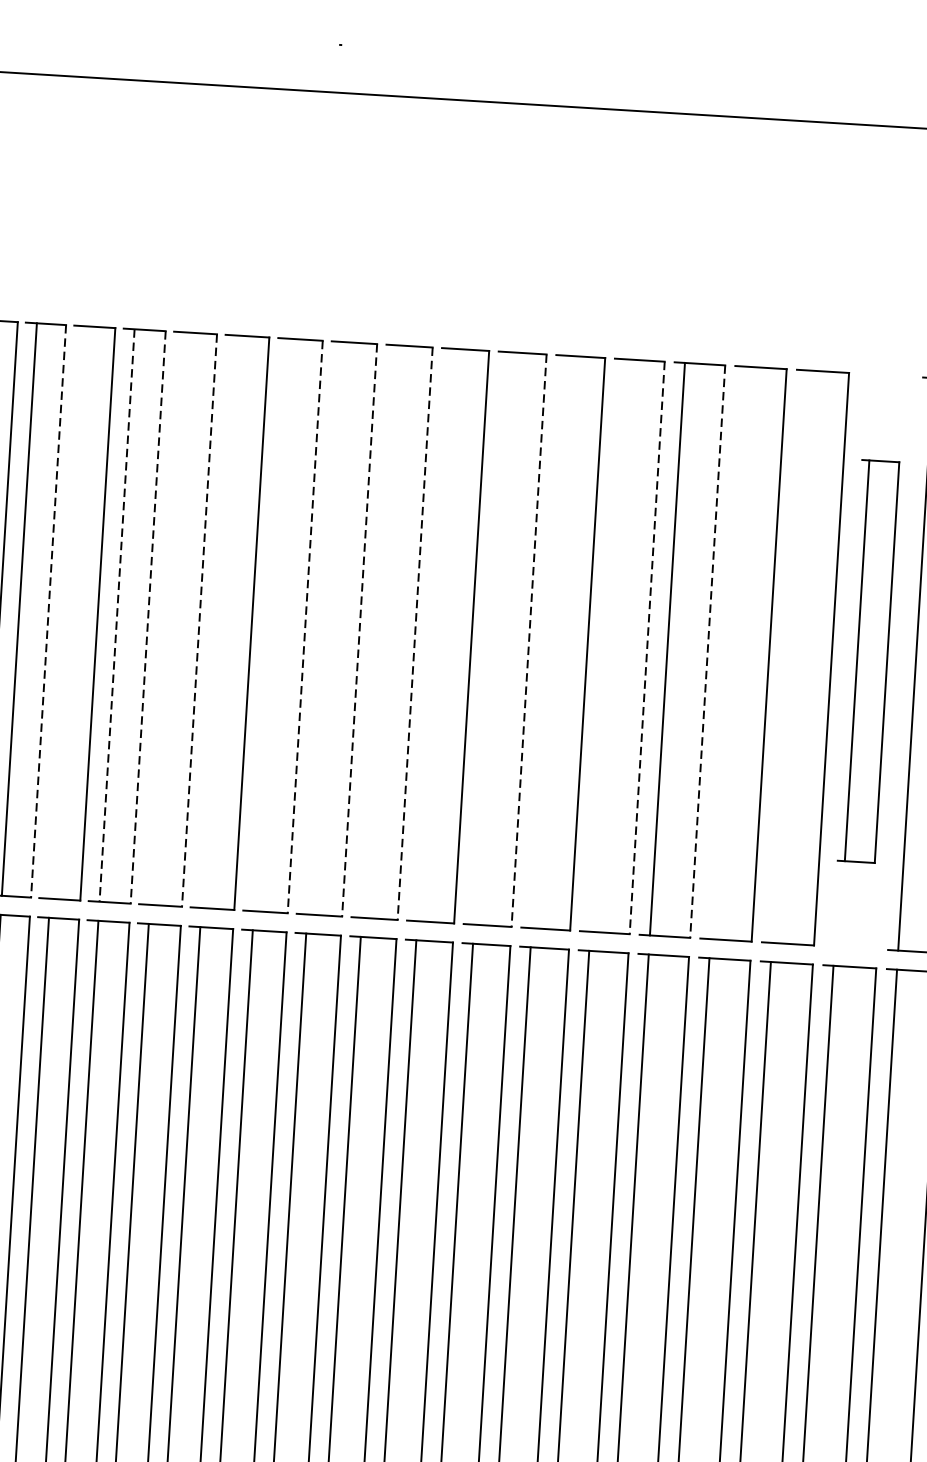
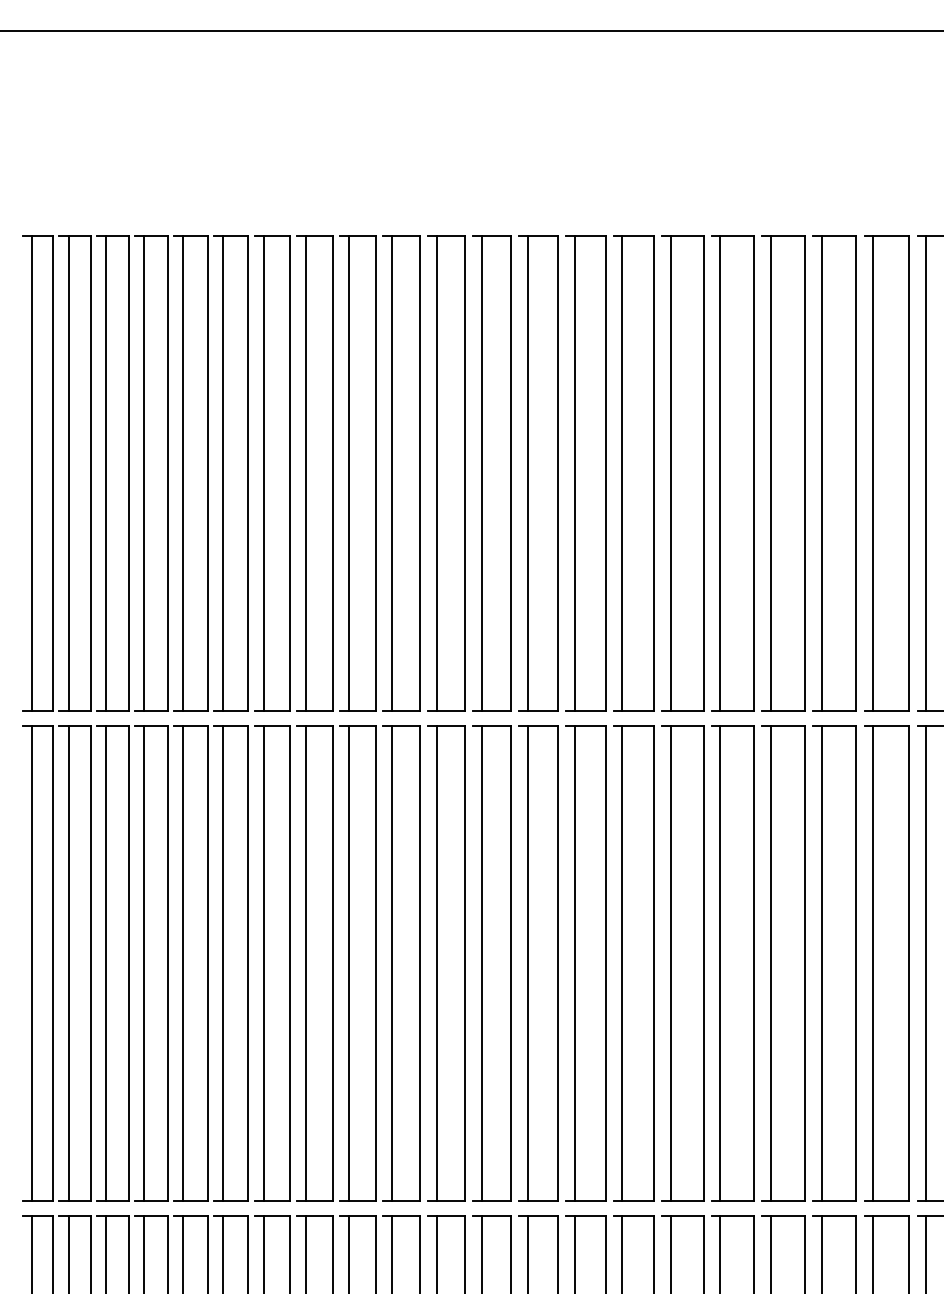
line: (48, 611) -> (207, 473), dashed -> solid
line: (67, 612) -> (223, 473), added
line: (117, 615) -> (264, 473), dashed -> solid
line: (148, 617) -> (290, 473), dashed -> solid
line: (167, 618) -> (306, 473), added
line: (199, 620) -> (332, 473), dashed -> solid
line: (218, 621) -> (348, 473), added
line: (271, 625) -> (392, 473), added
line: (305, 627) -> (420, 473), dashed -> solid
line: (324, 628) -> (436, 473), added
line: (359, 630) -> (465, 473), dashed -> solid
line: (379, 631) -> (481, 473), added
line: (415, 633) -> (511, 473), dashed -> solid
line: (434, 635) -> (527, 473), added
line: (491, 638) -> (574, 473), added
line: (528, 640) -> (605, 473), dashed -> solid
line: (549, 642) -> (622, 473), added
line: (608, 645) -> (671, 473), added
line: (647, 648) -> (703, 473), dashed -> solid
line: (707, 651) -> (753, 473), dashed -> solid
line: (728, 652) -> (770, 473), added
line: (789, 656) -> (821, 473), added
part: (868, 661) -> (886, 473), size x1.43

